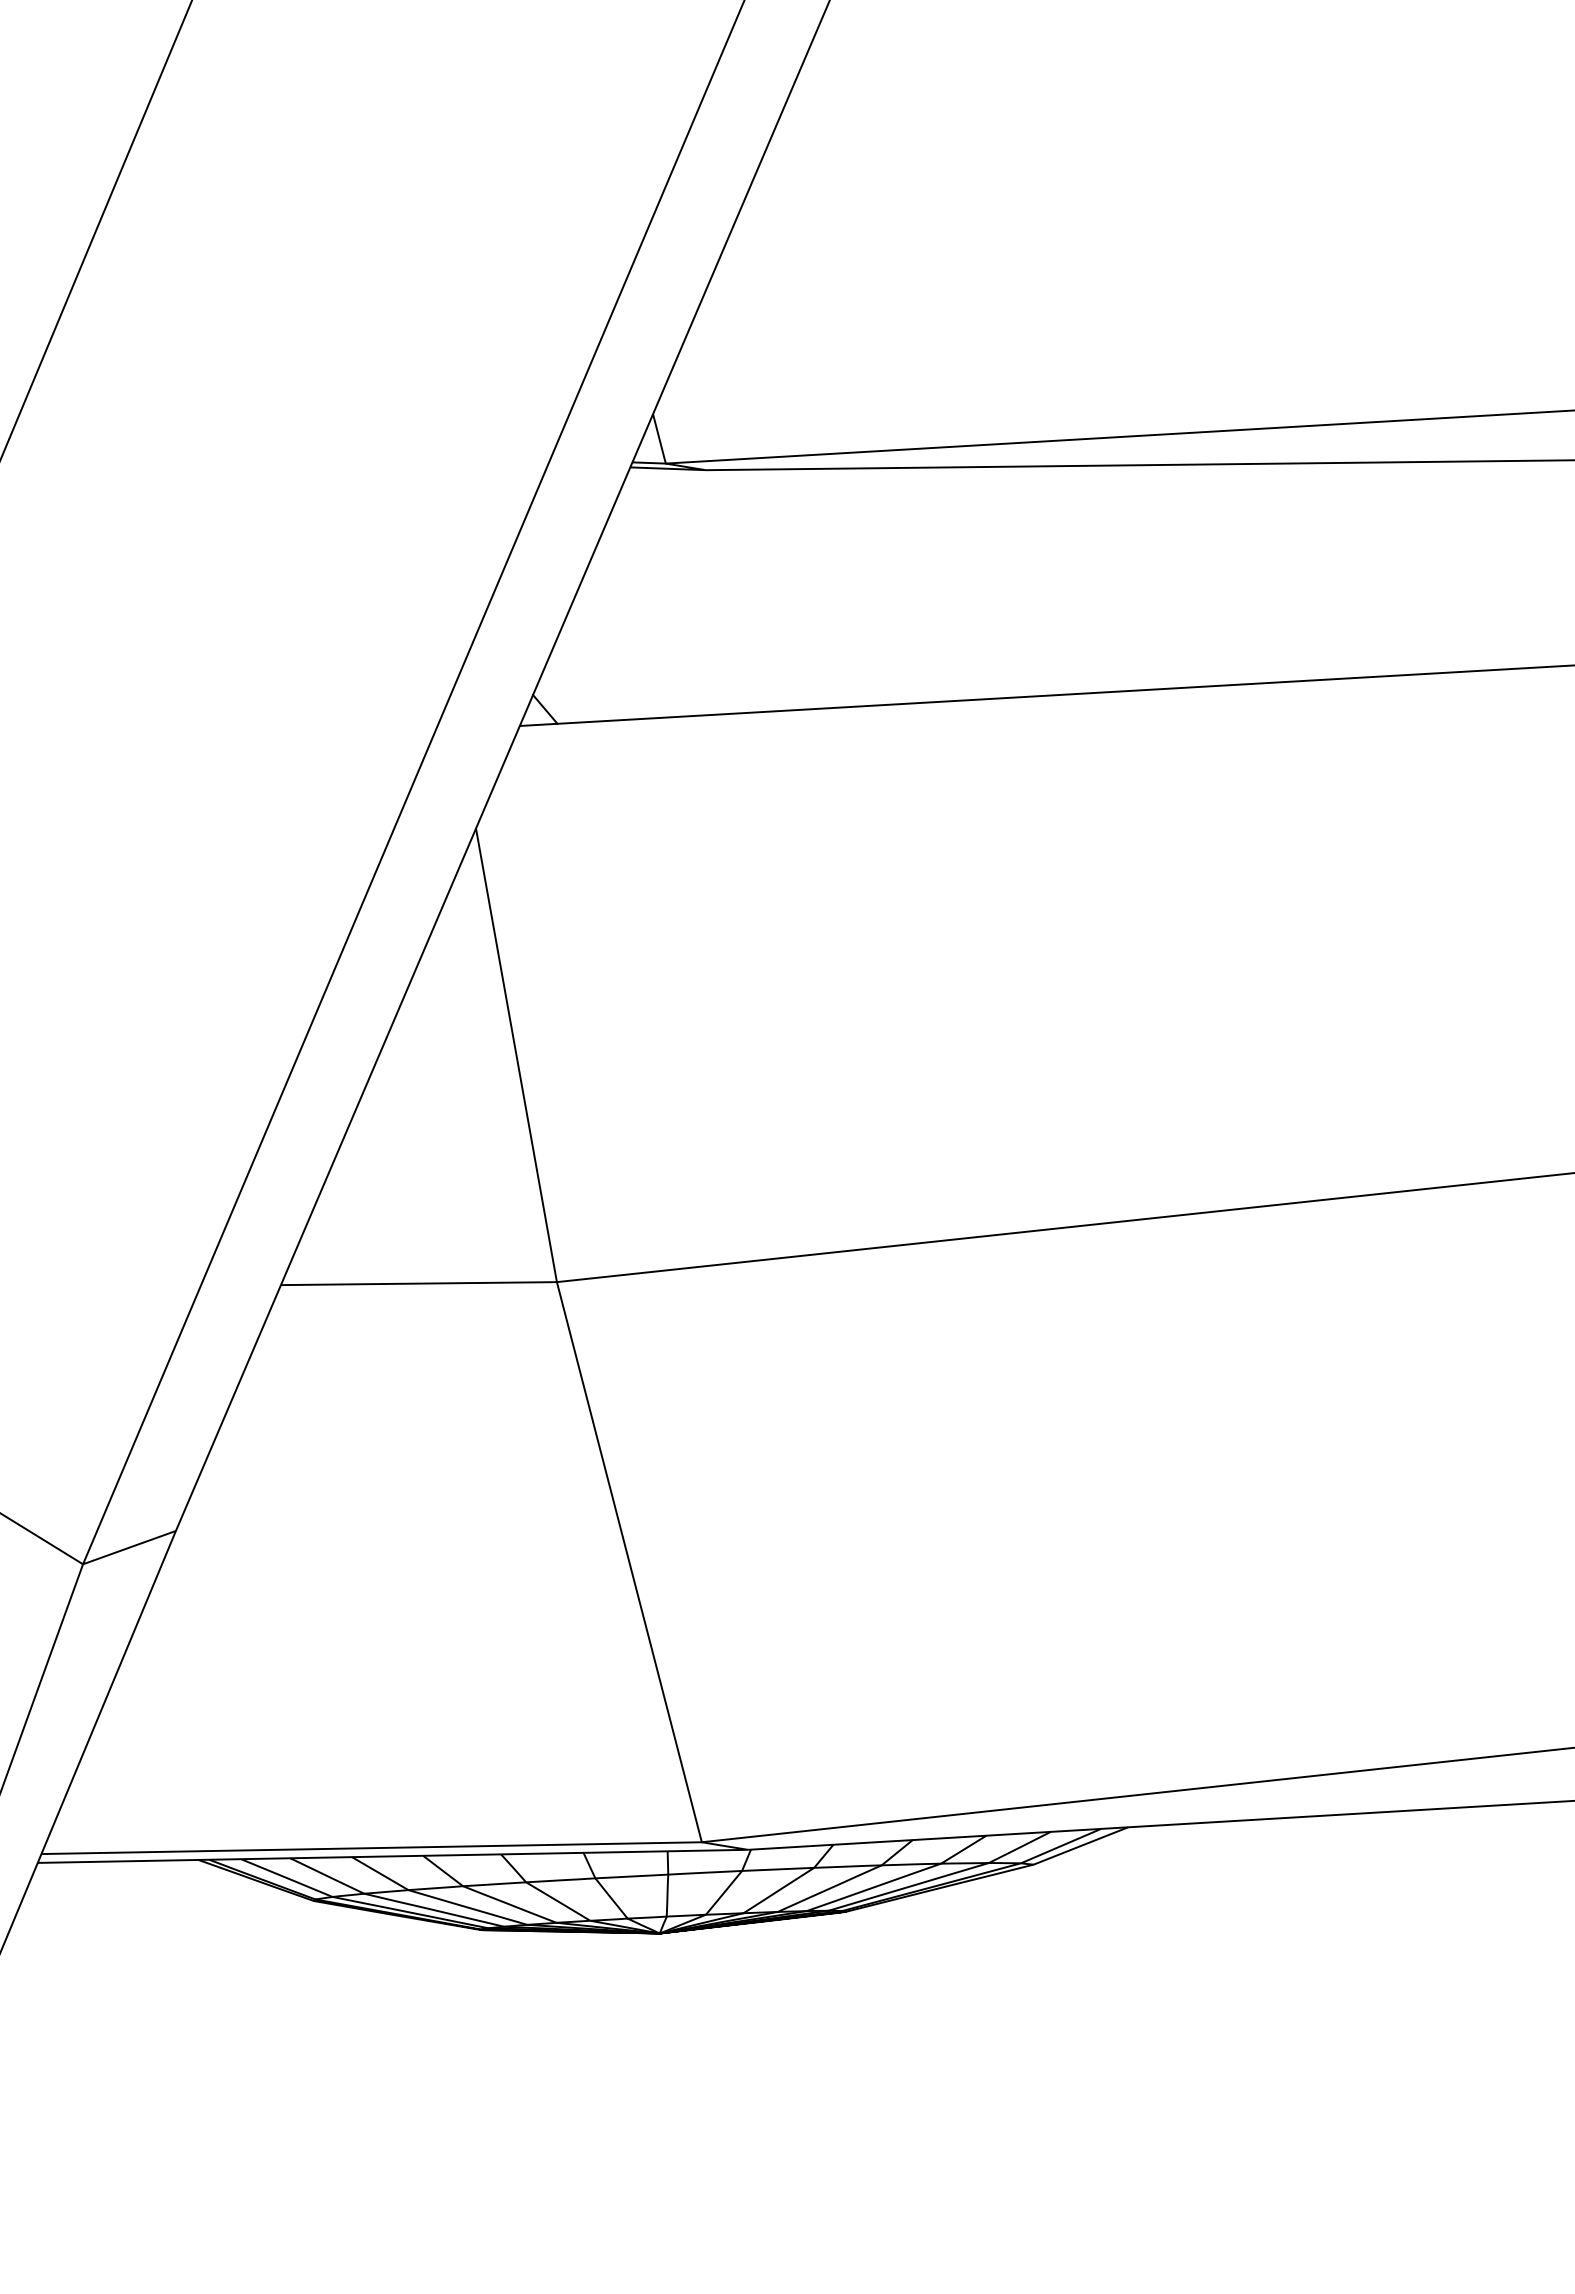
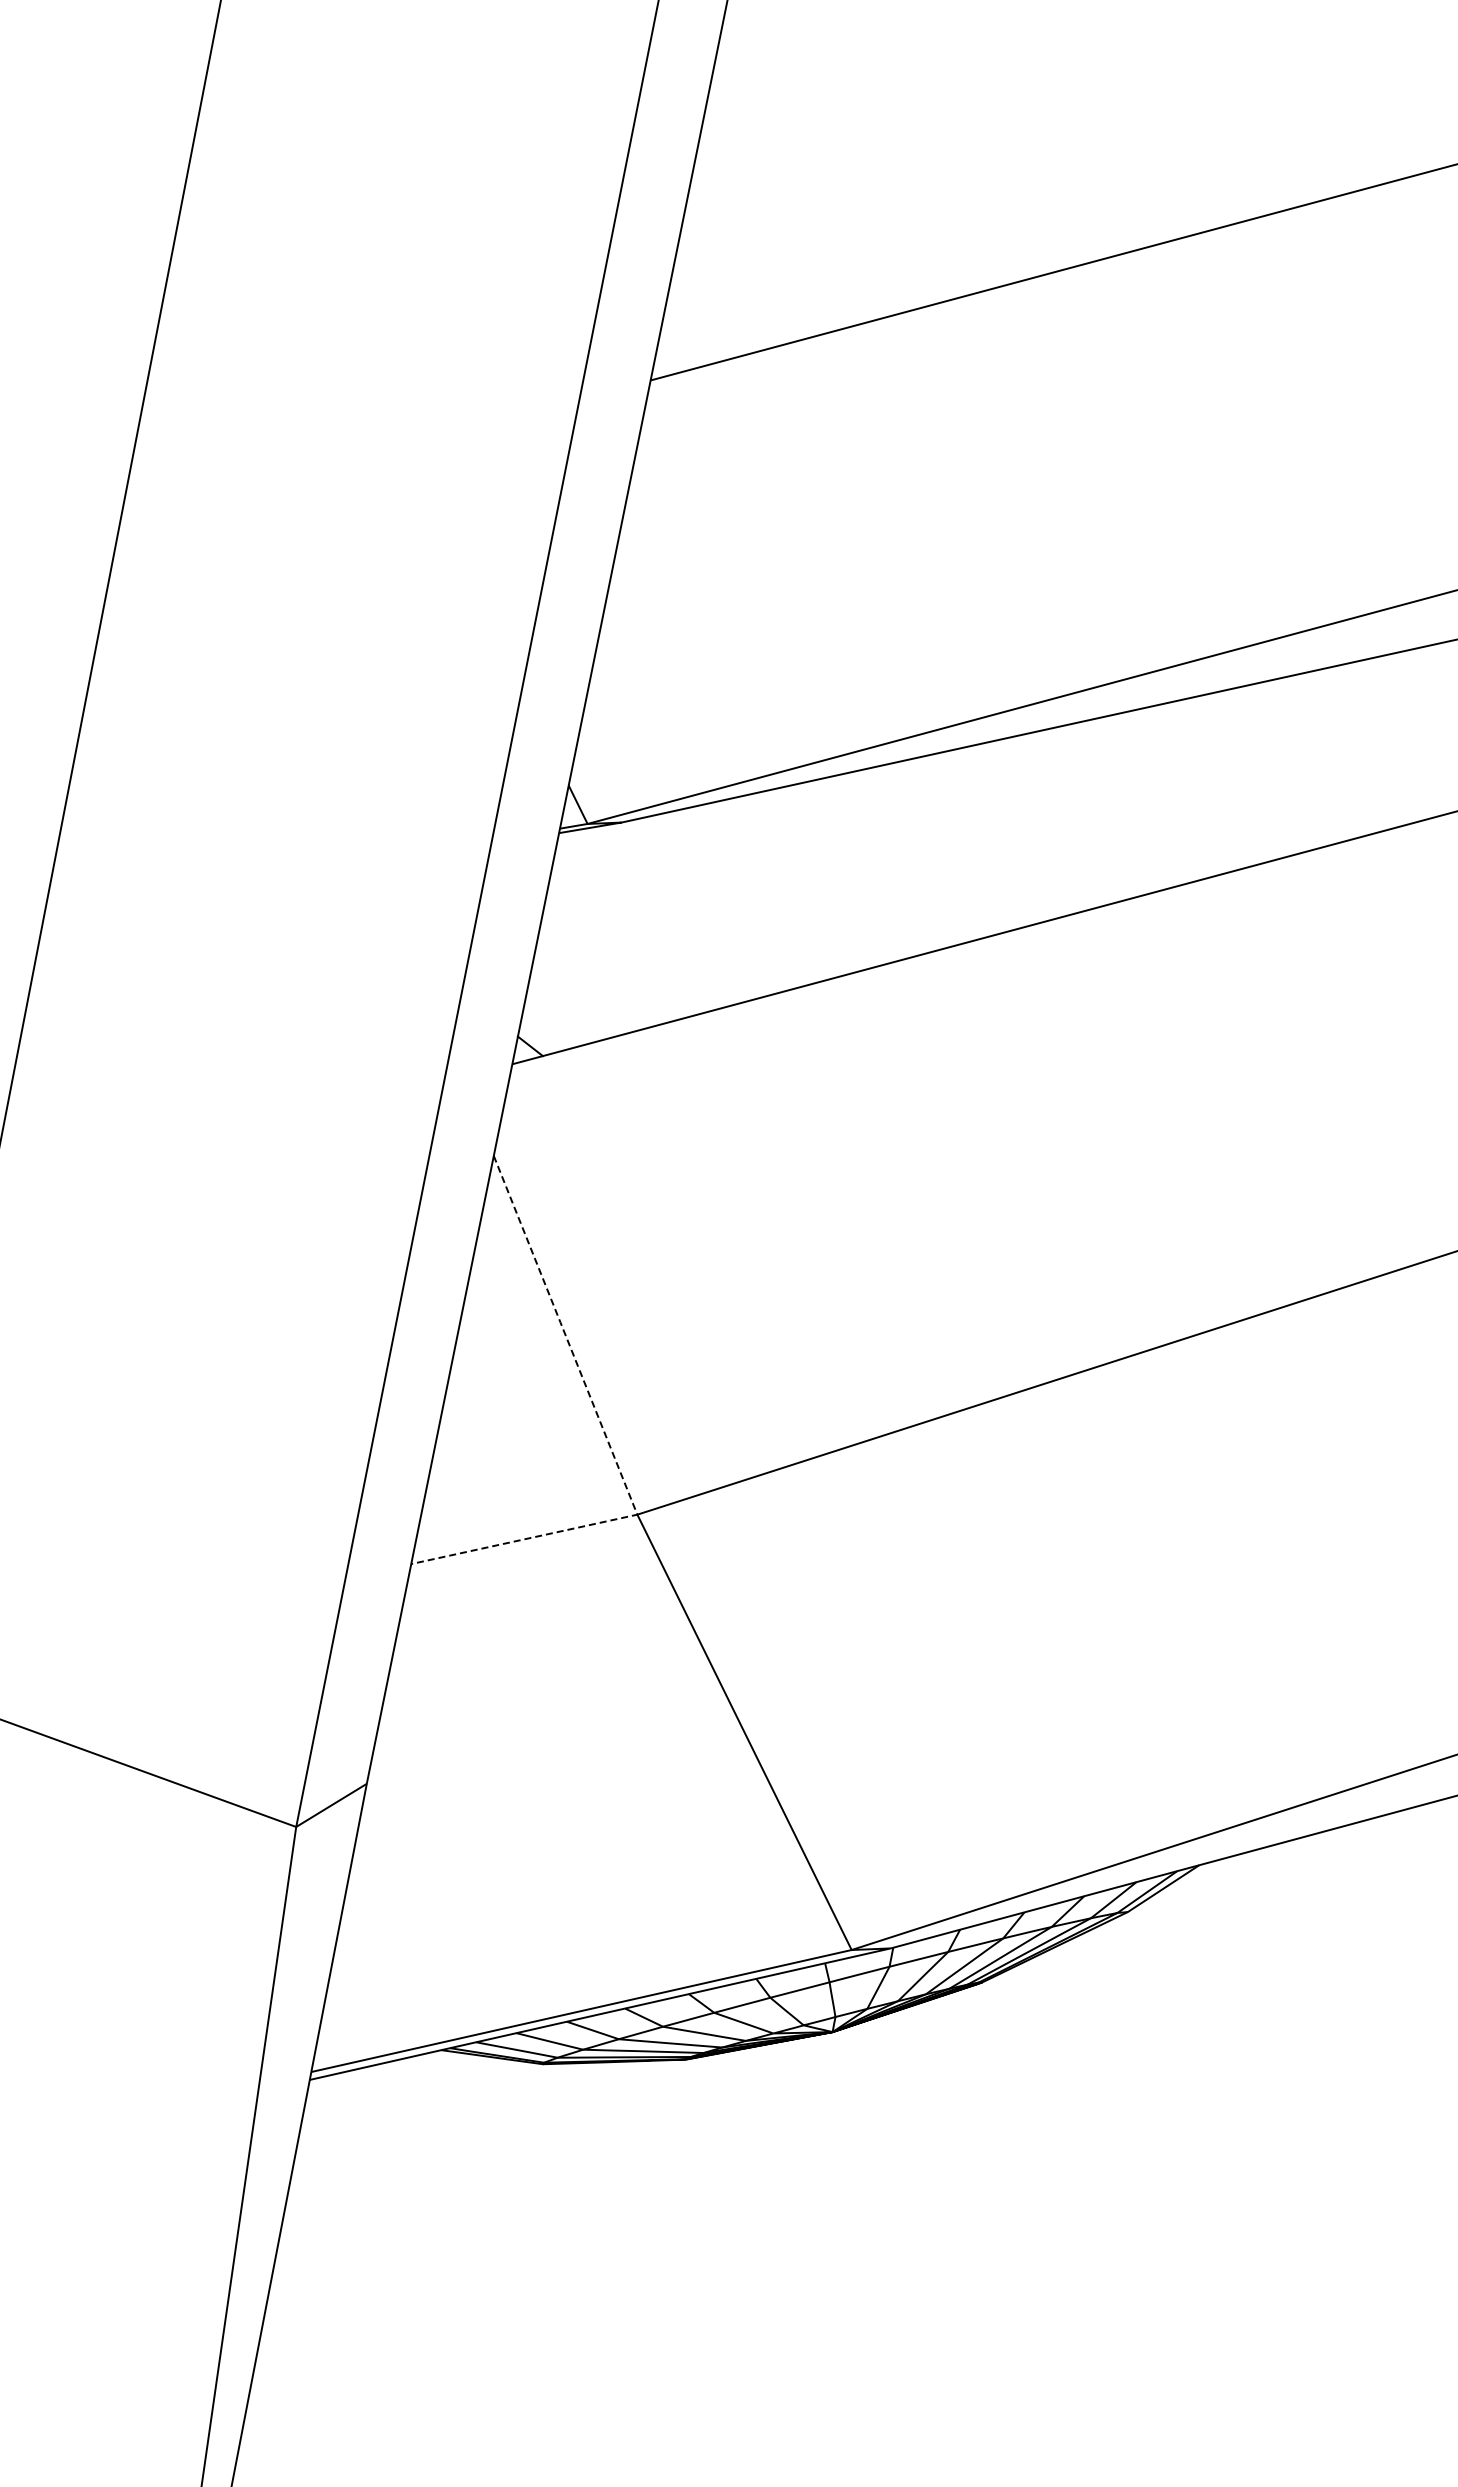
line: (540, 1190) -> (608, 1442), solid -> dashed

